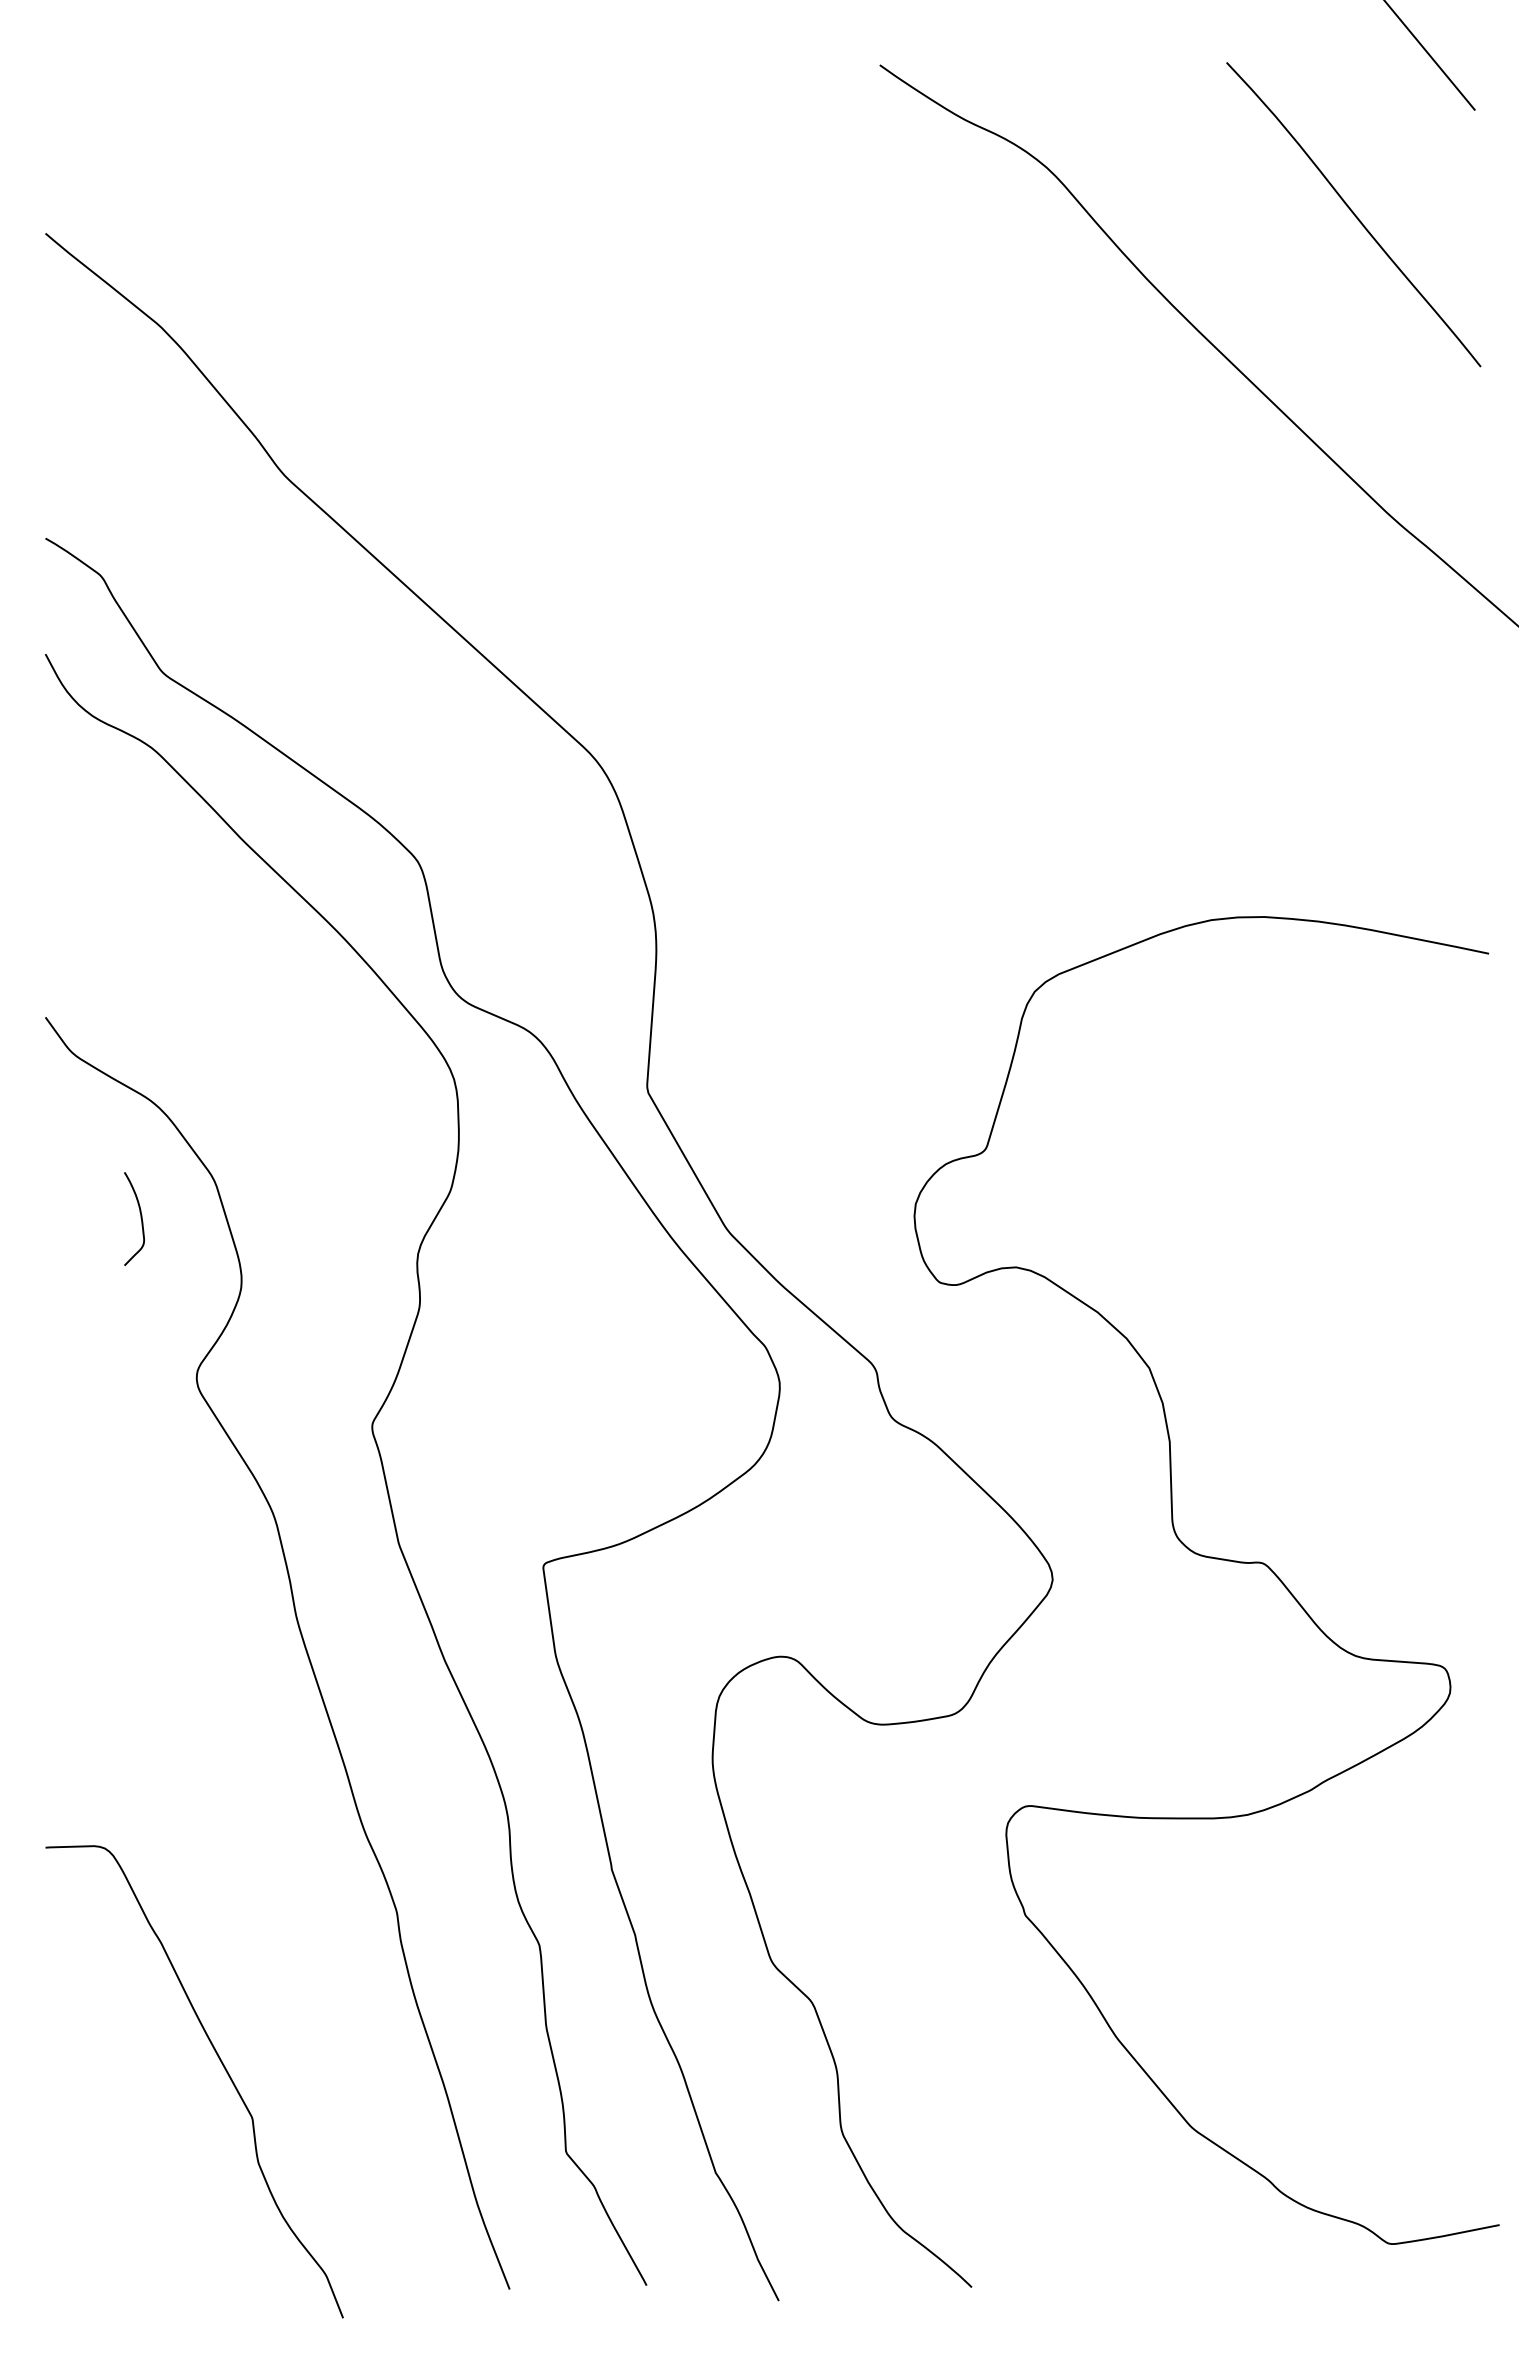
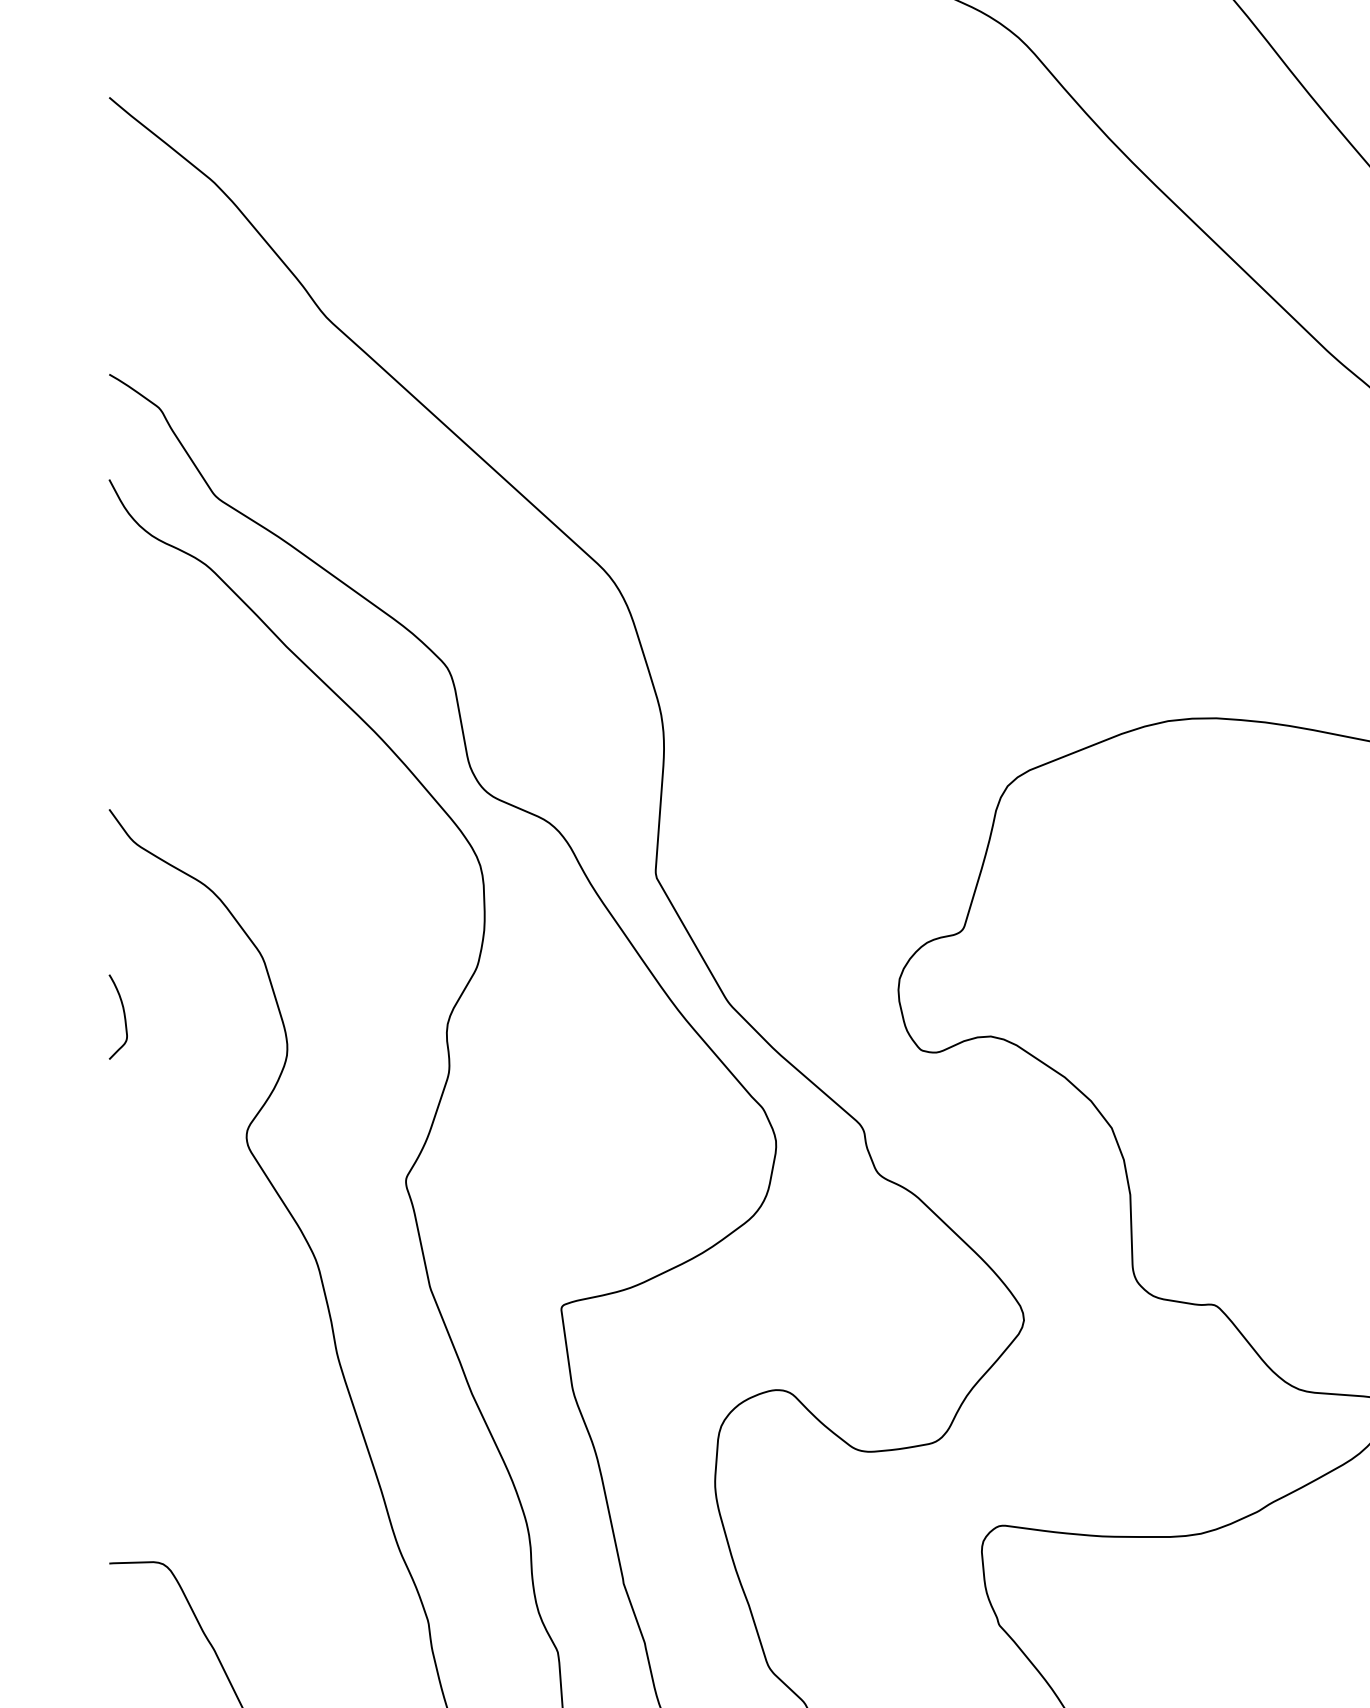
curve: (140, 1218) -> (123, 1016), moved

